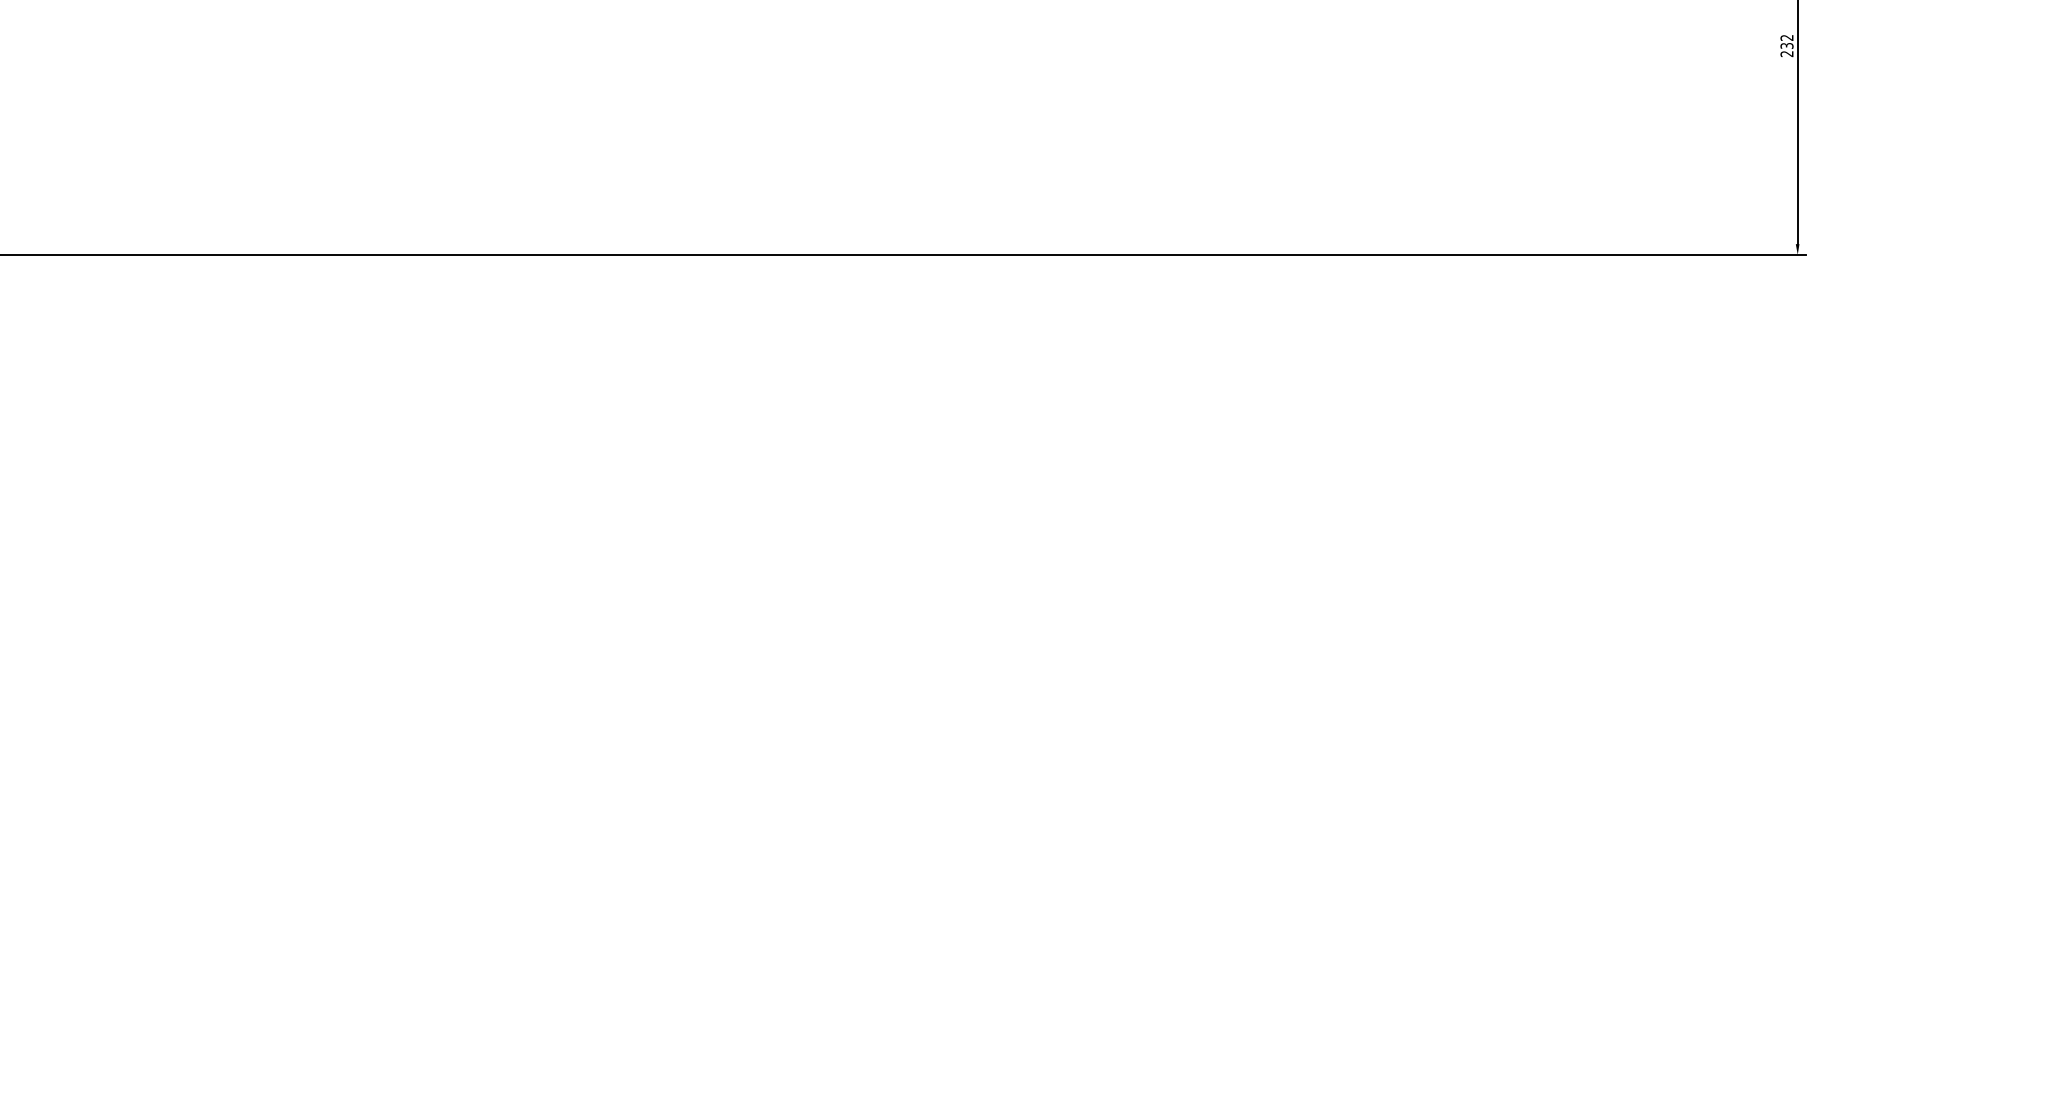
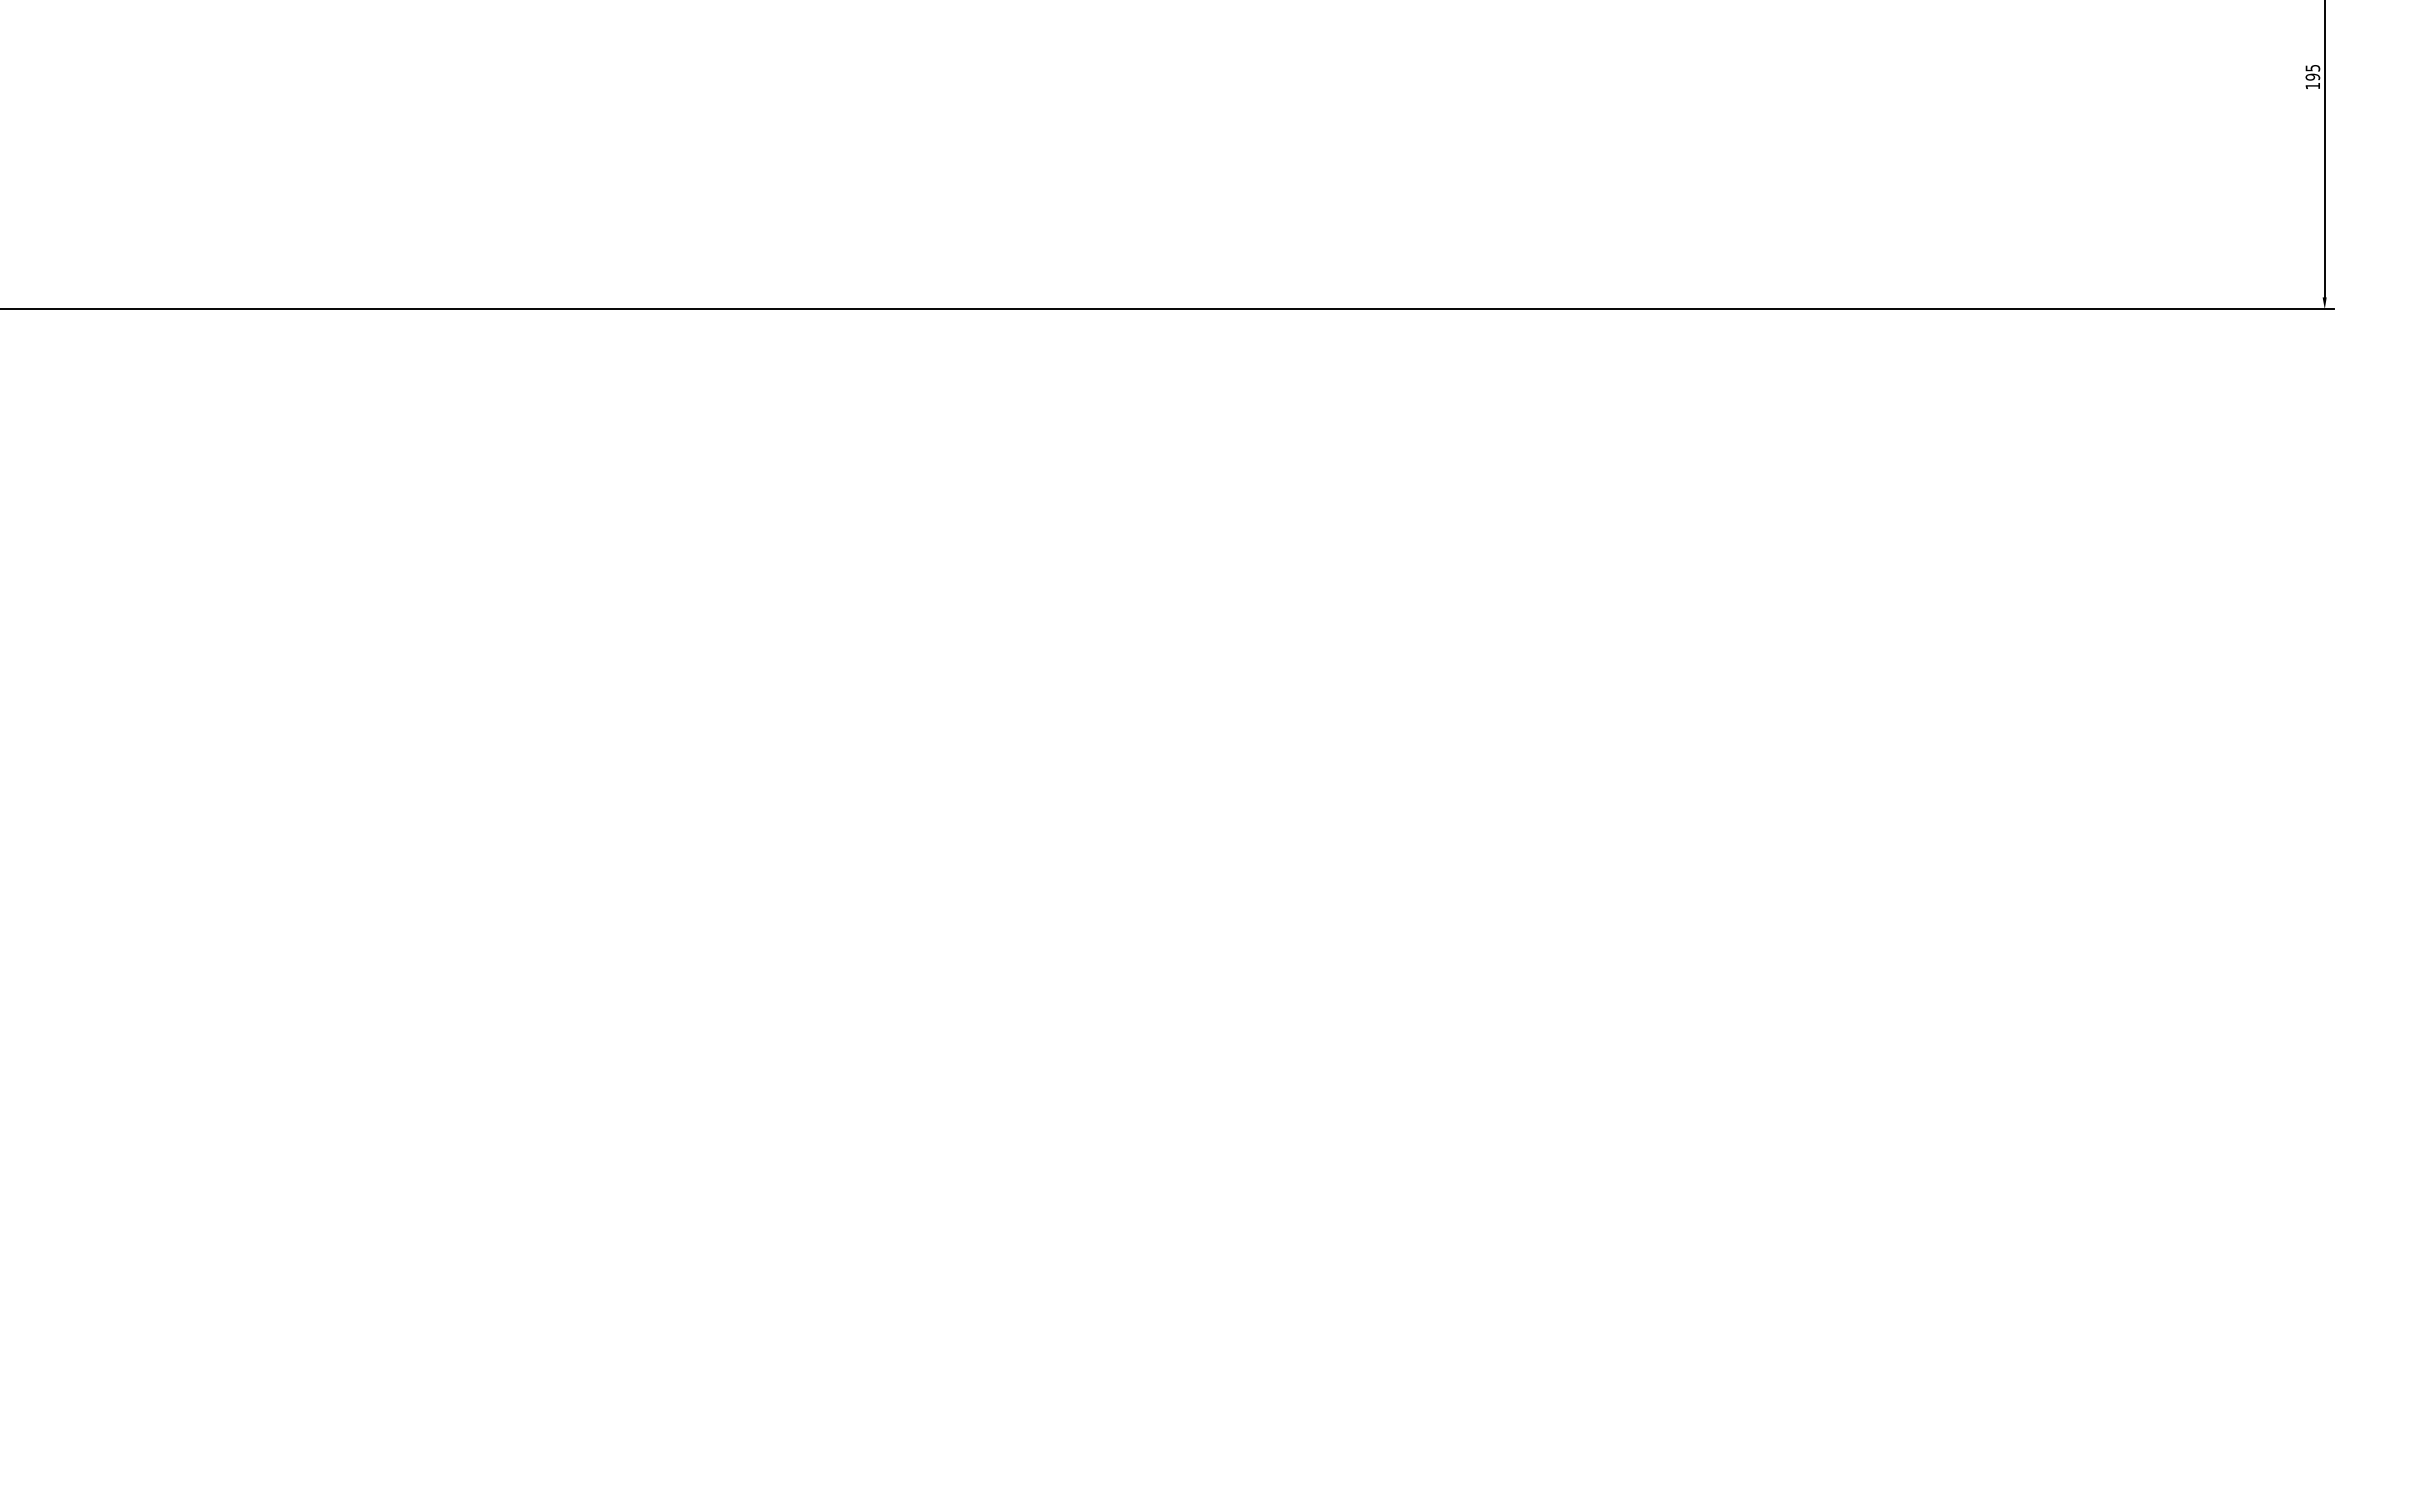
text: (1786, 46) -> (2312, 77), 232 -> 195

